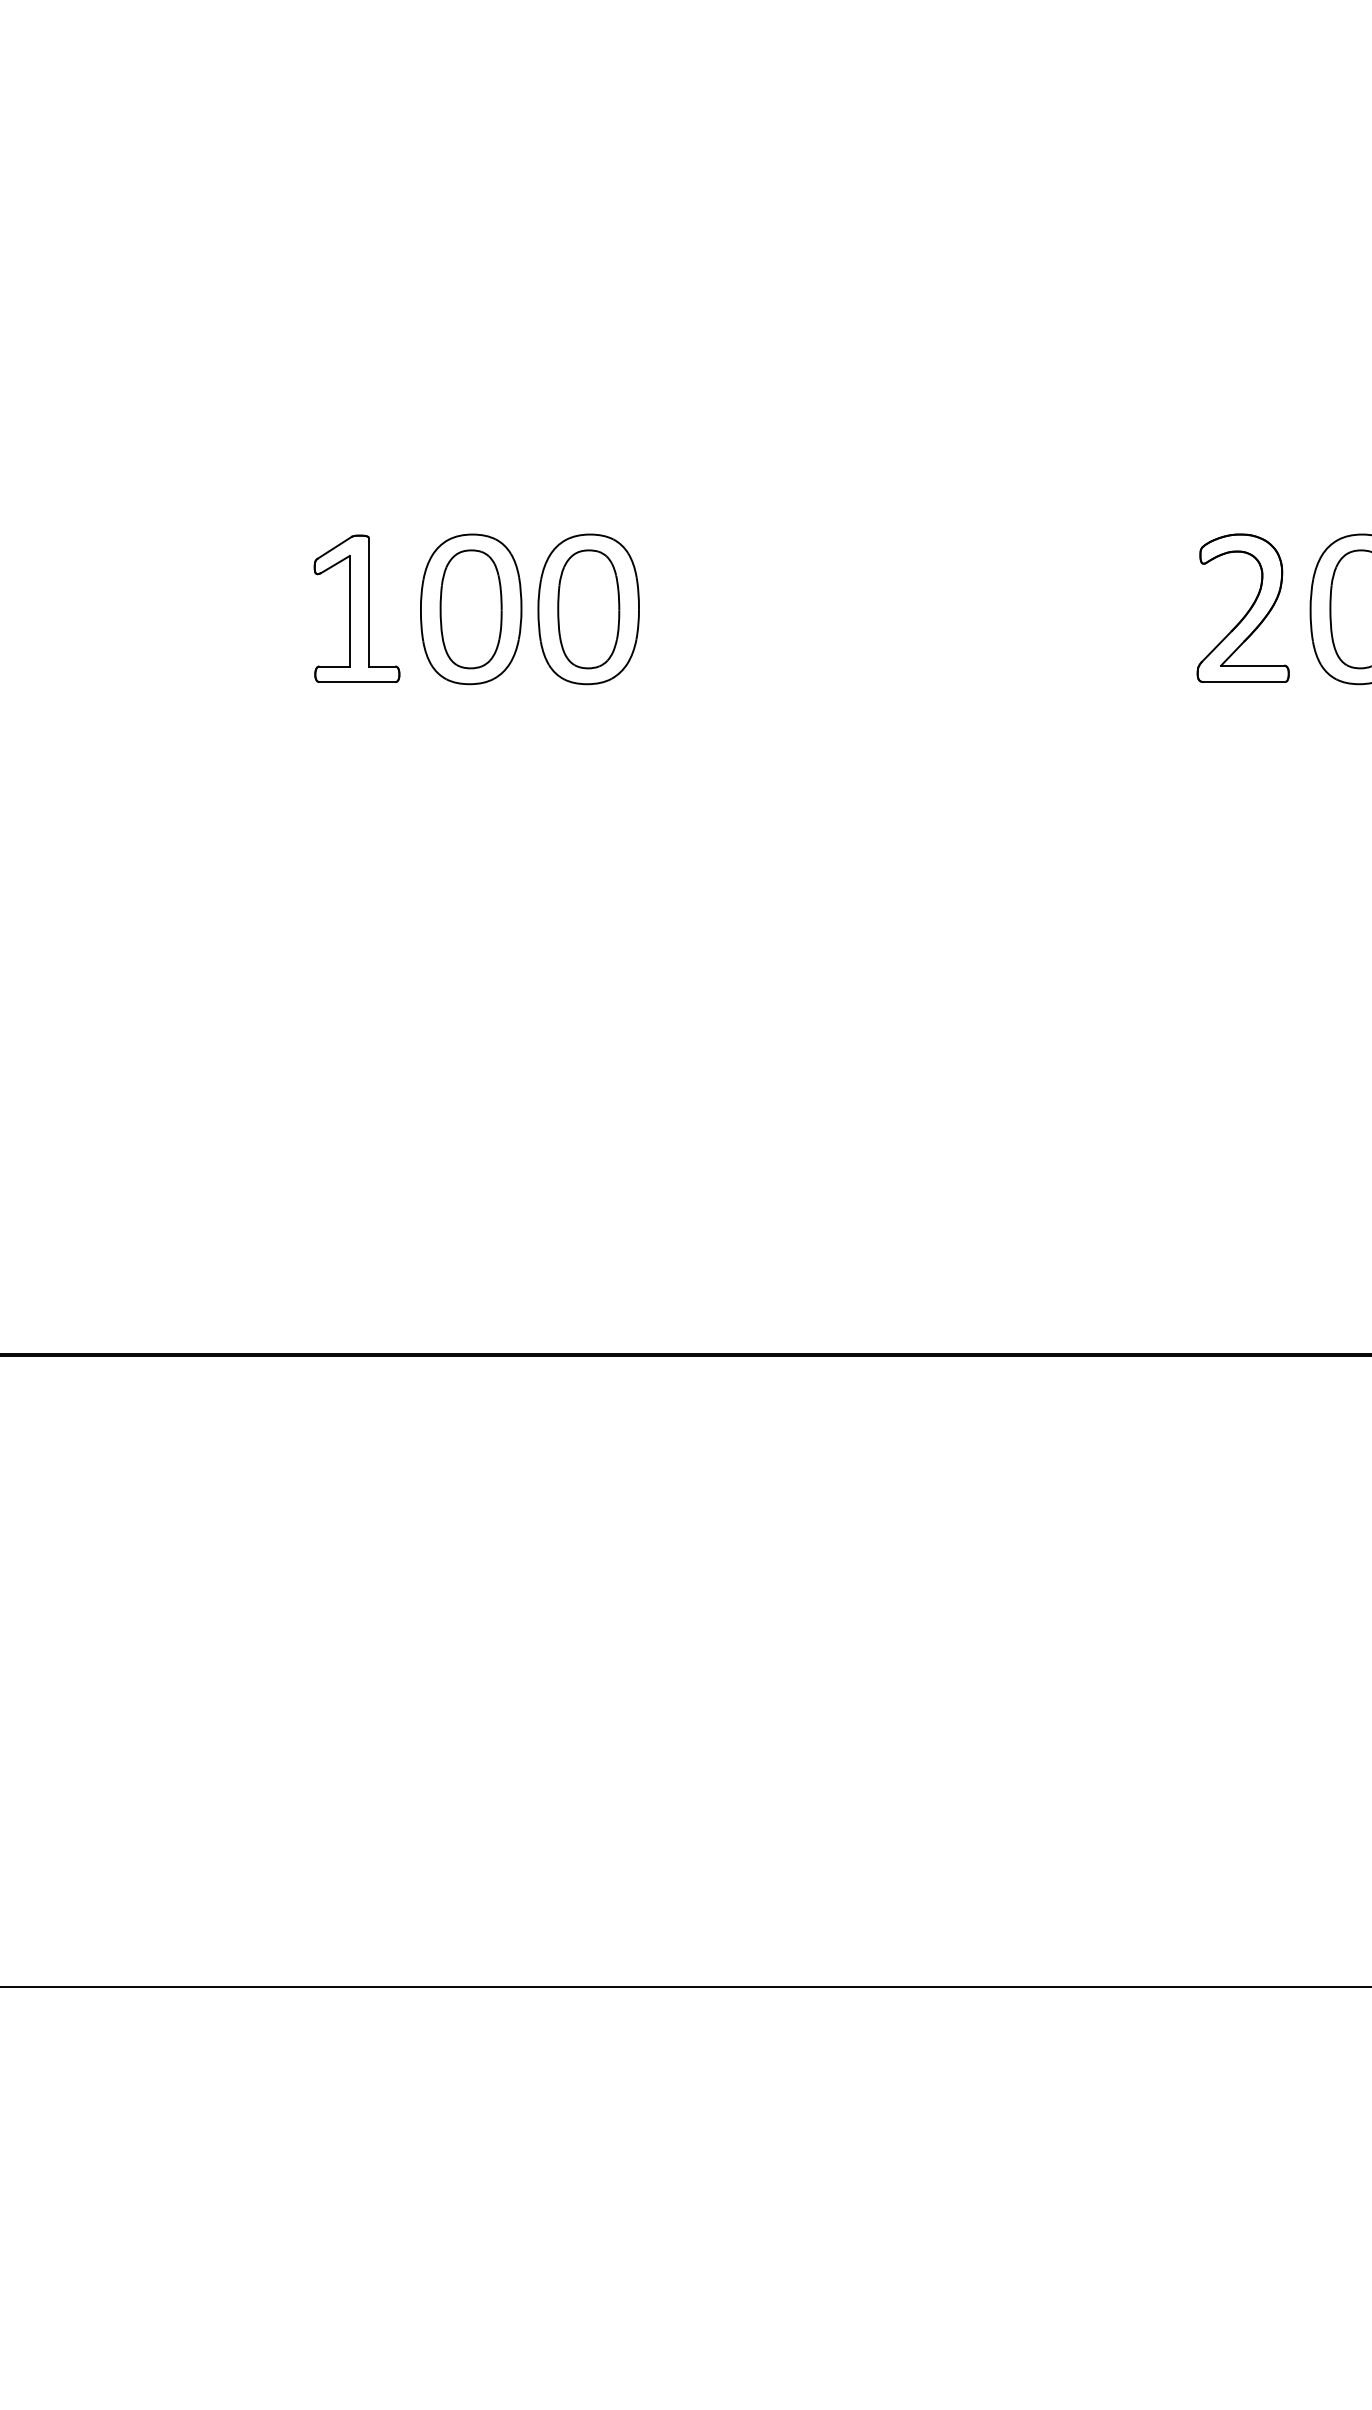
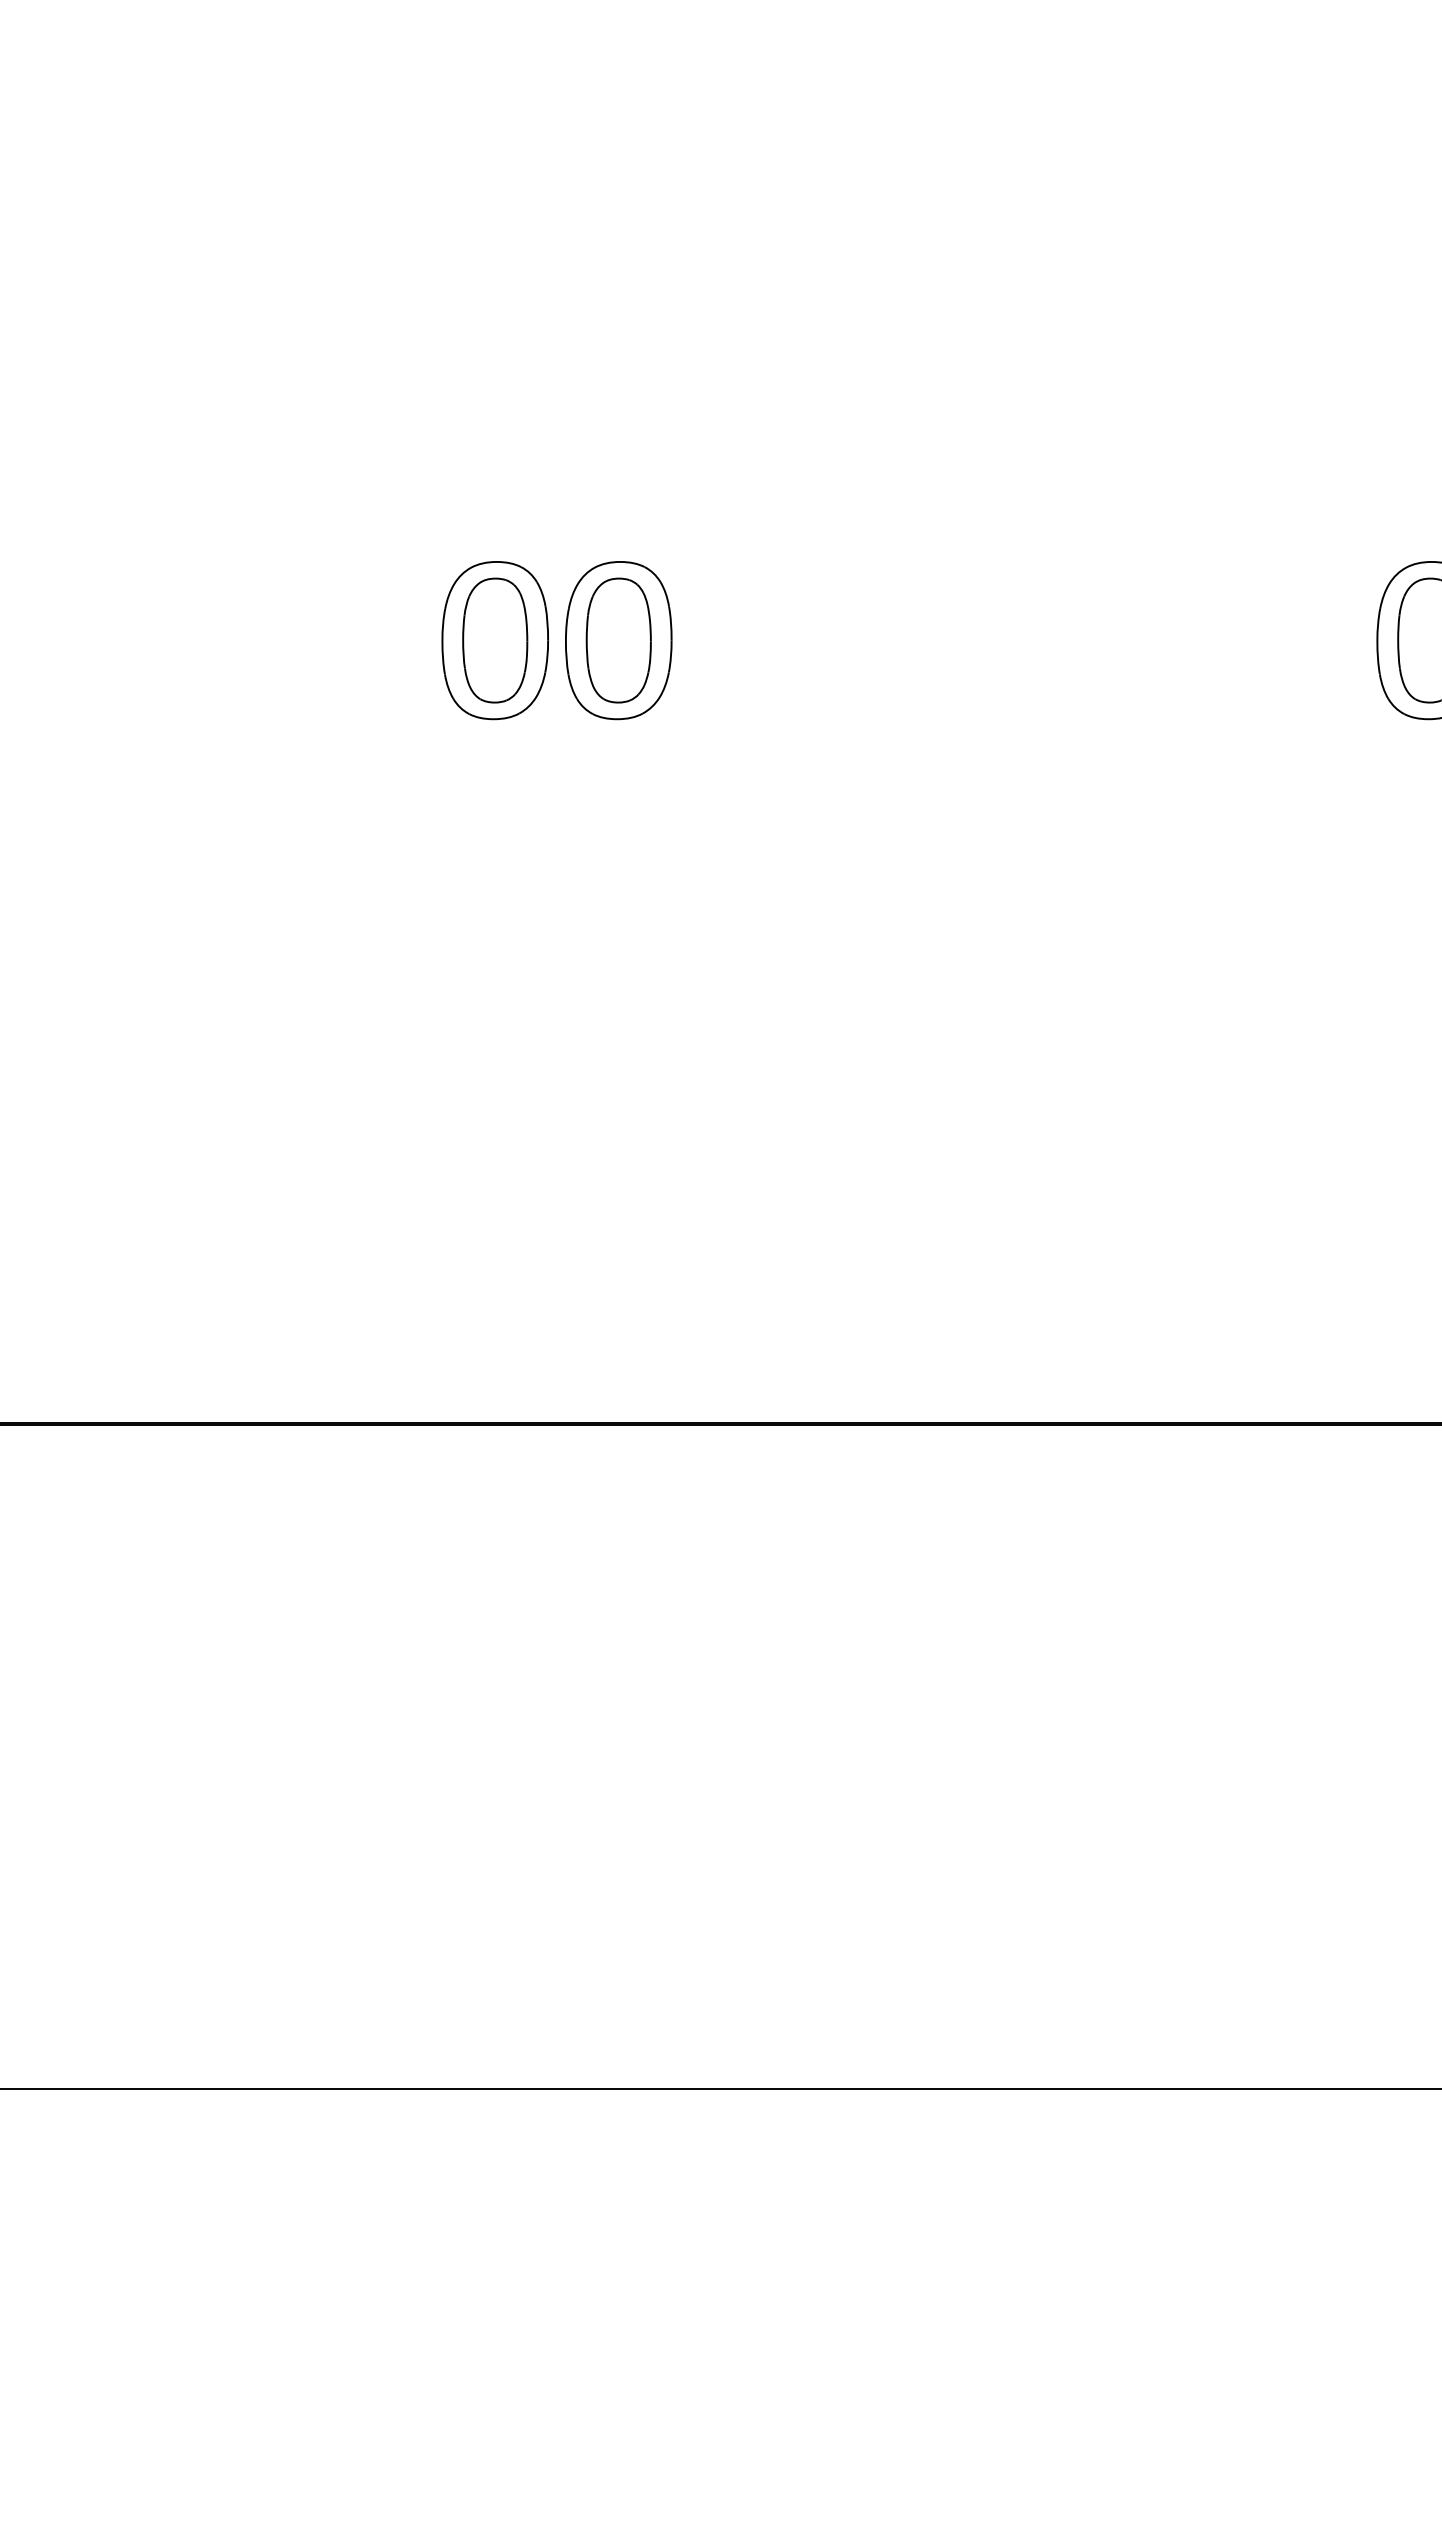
part: (356, 608) -> (374, 639), removed
part: (1243, 608) -> (1306, 639), removed

